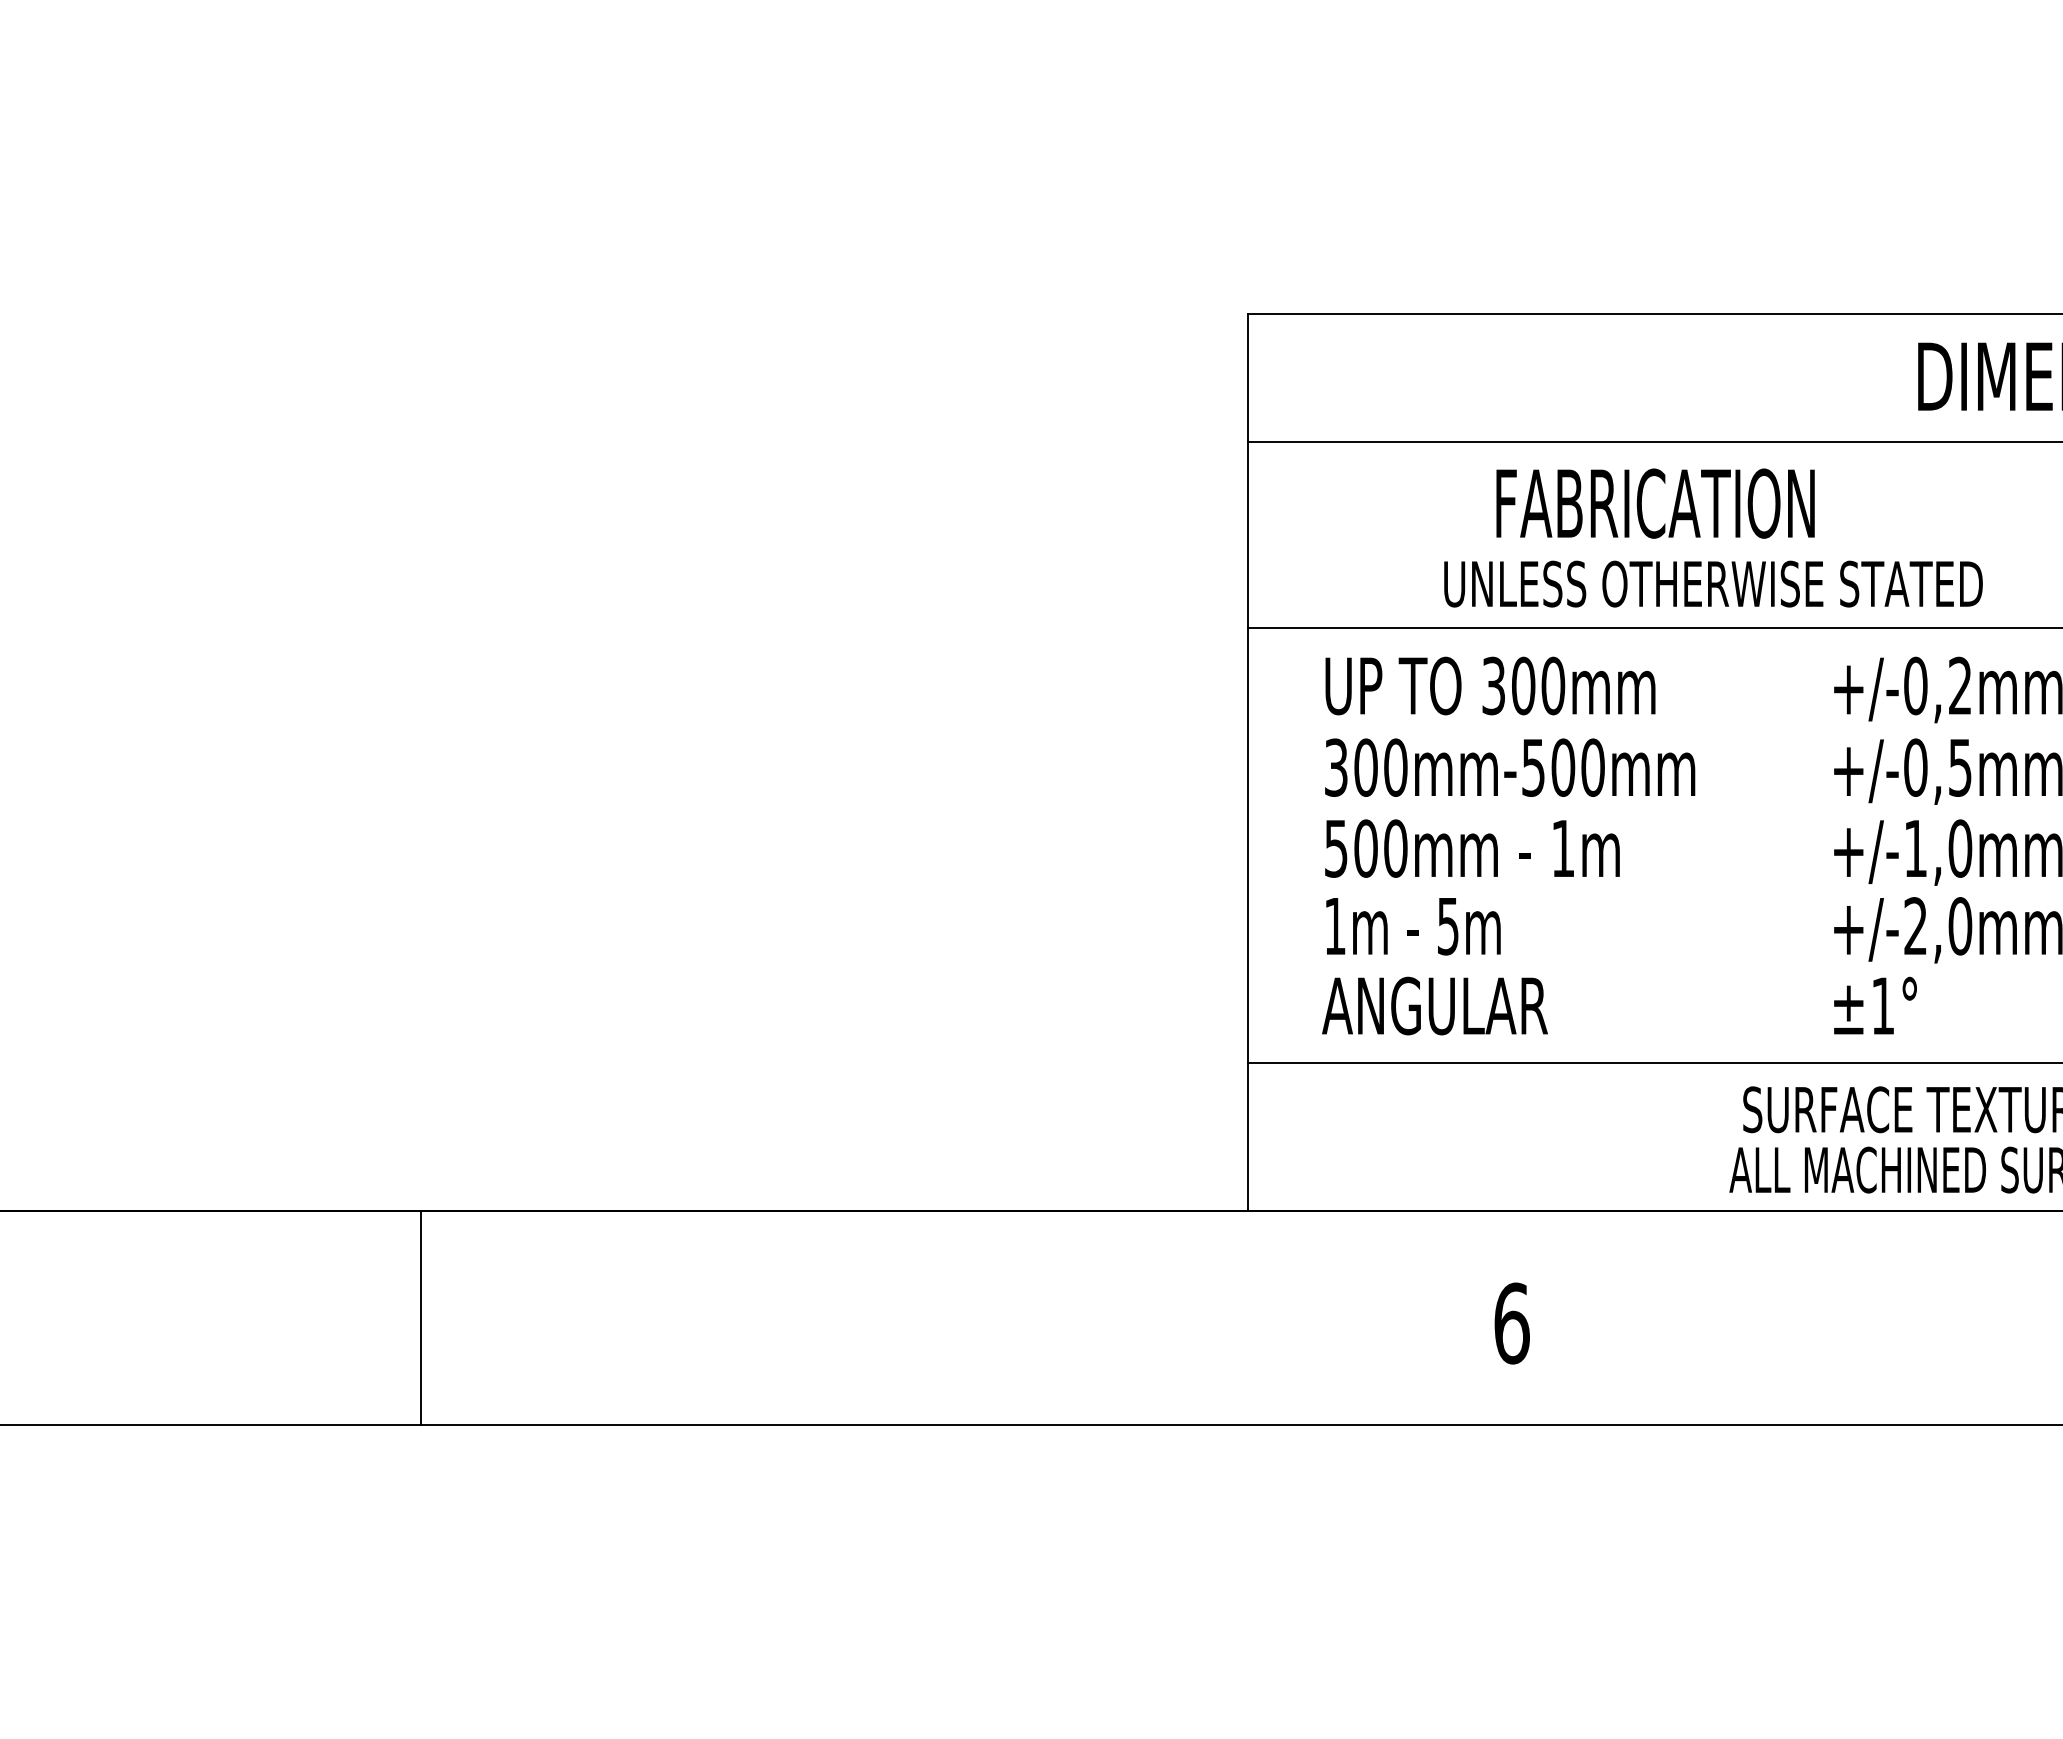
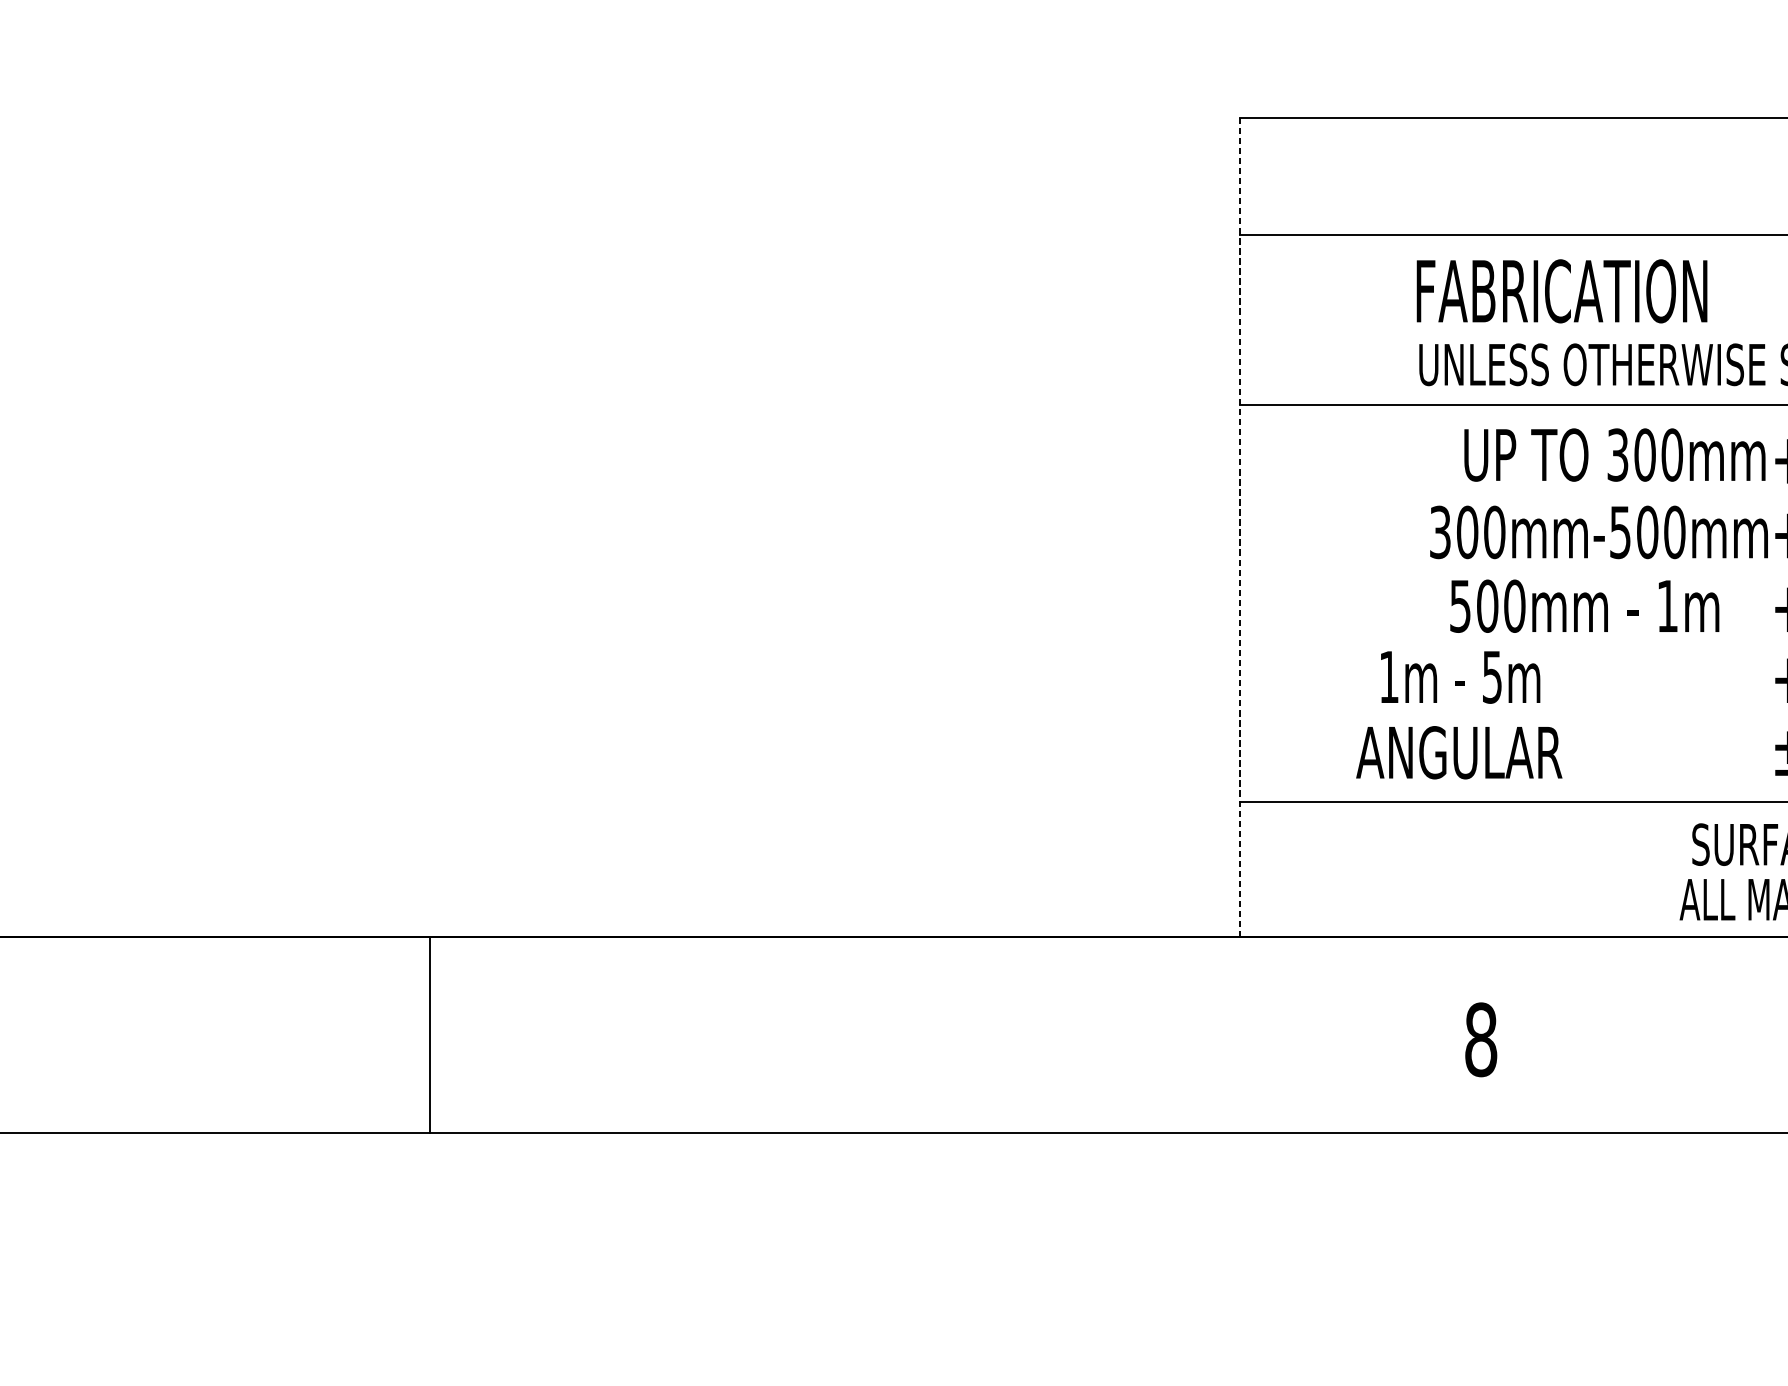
text: (1655, 503) -> (1561, 291), moved
text: (1490, 685) -> (1614, 454), moved
line: (1248, 762) -> (1240, 527), solid -> dashed
text: (1510, 767) -> (1599, 532), moved
text: (1472, 848) -> (1584, 606), moved
text: (1413, 926) -> (1460, 677), moved
text: (1434, 1005) -> (1458, 752), moved
line: (421, 1318) -> (429, 1035), moved
text: (1511, 1323) -> (1480, 1039), 6 -> 8

